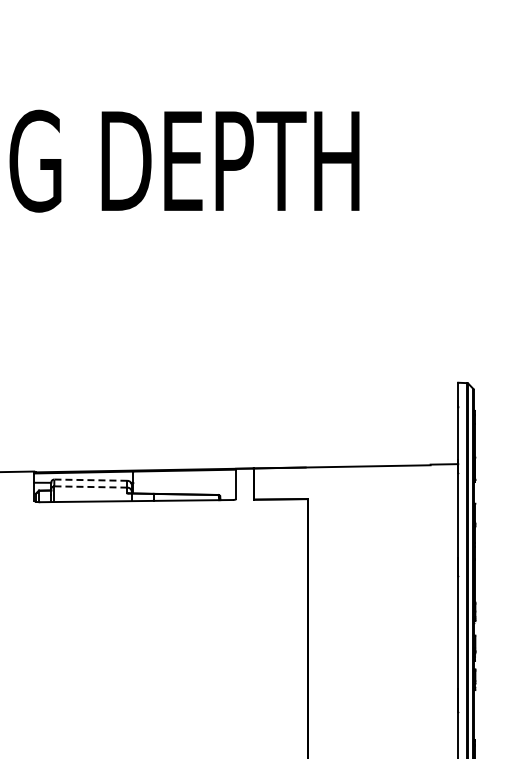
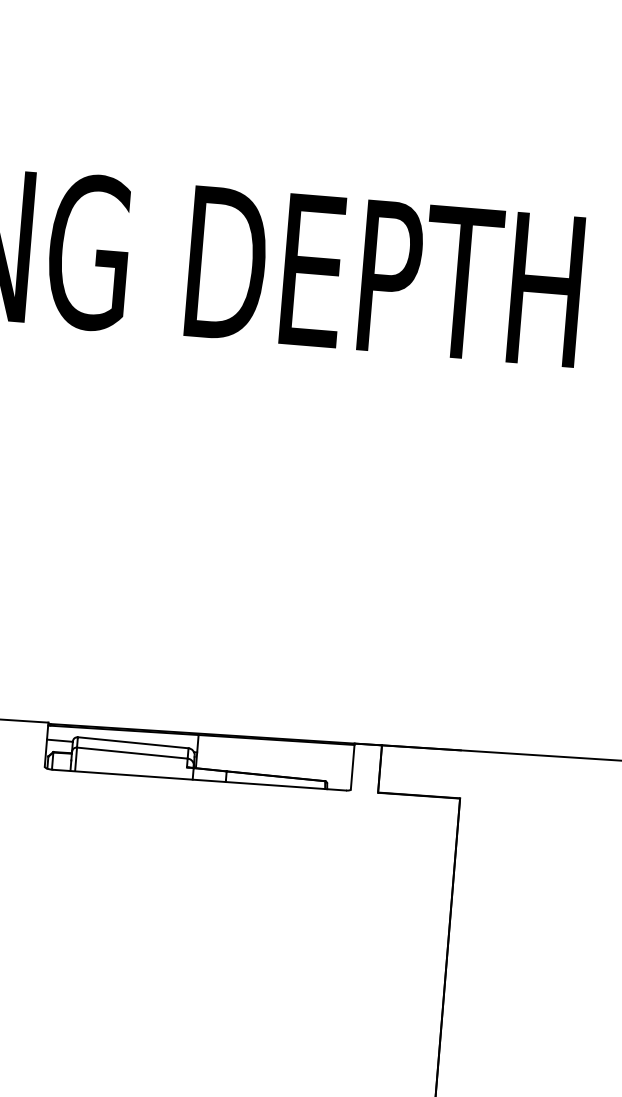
line: (90, 480) -> (132, 743), dashed -> solid
line: (90, 486) -> (131, 752), dashed -> solid

